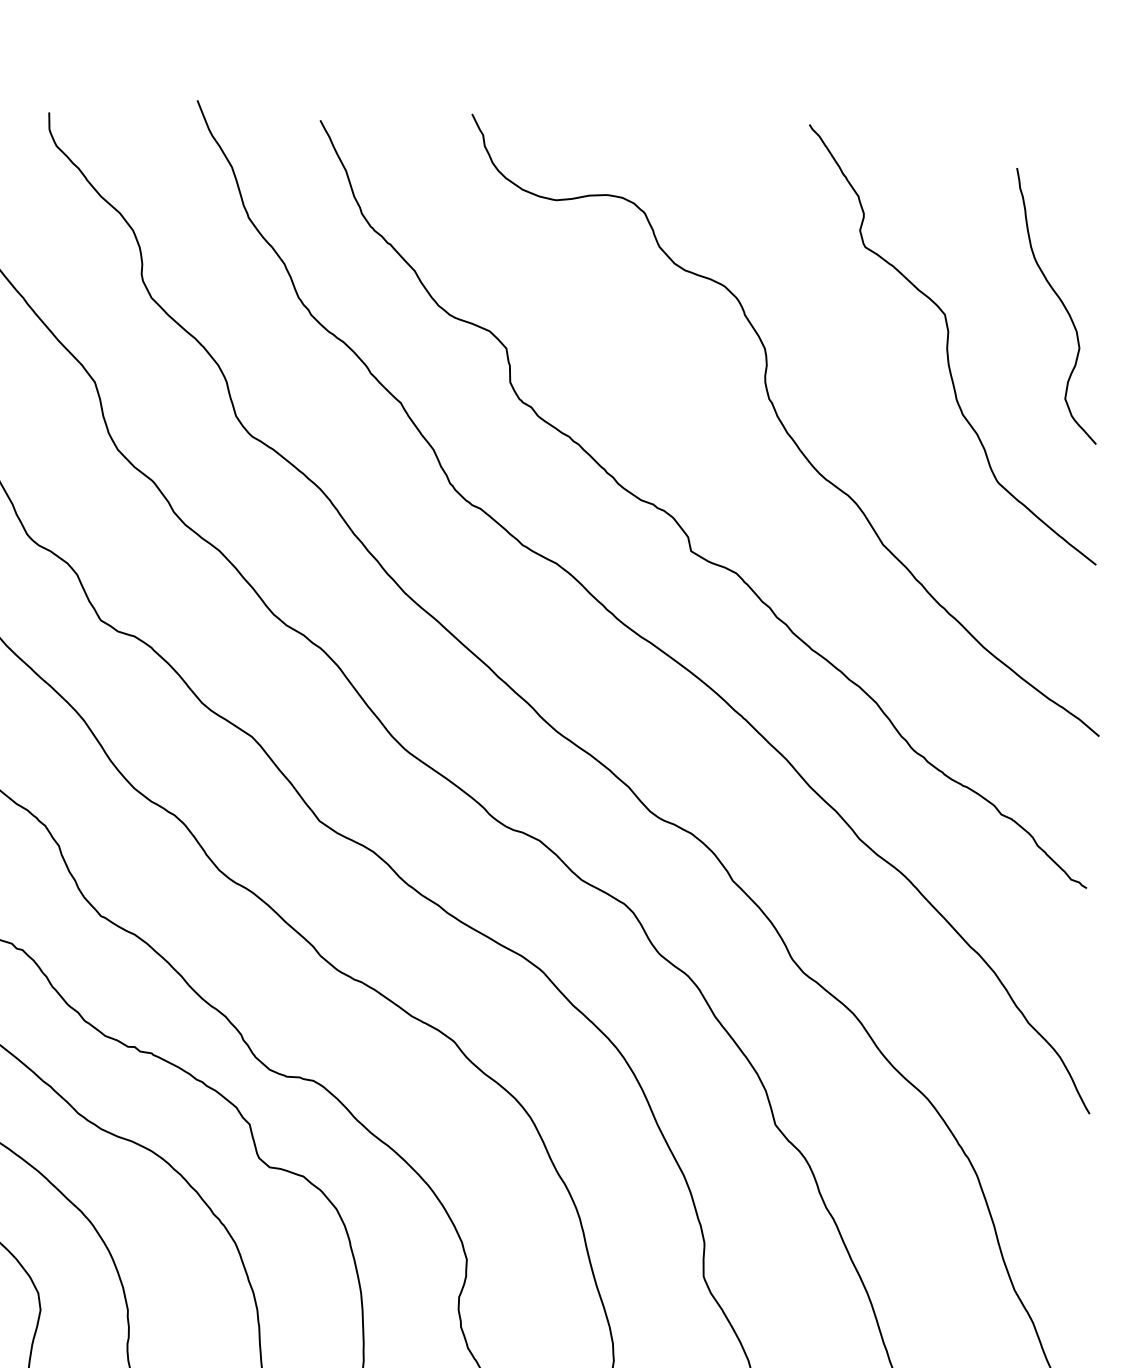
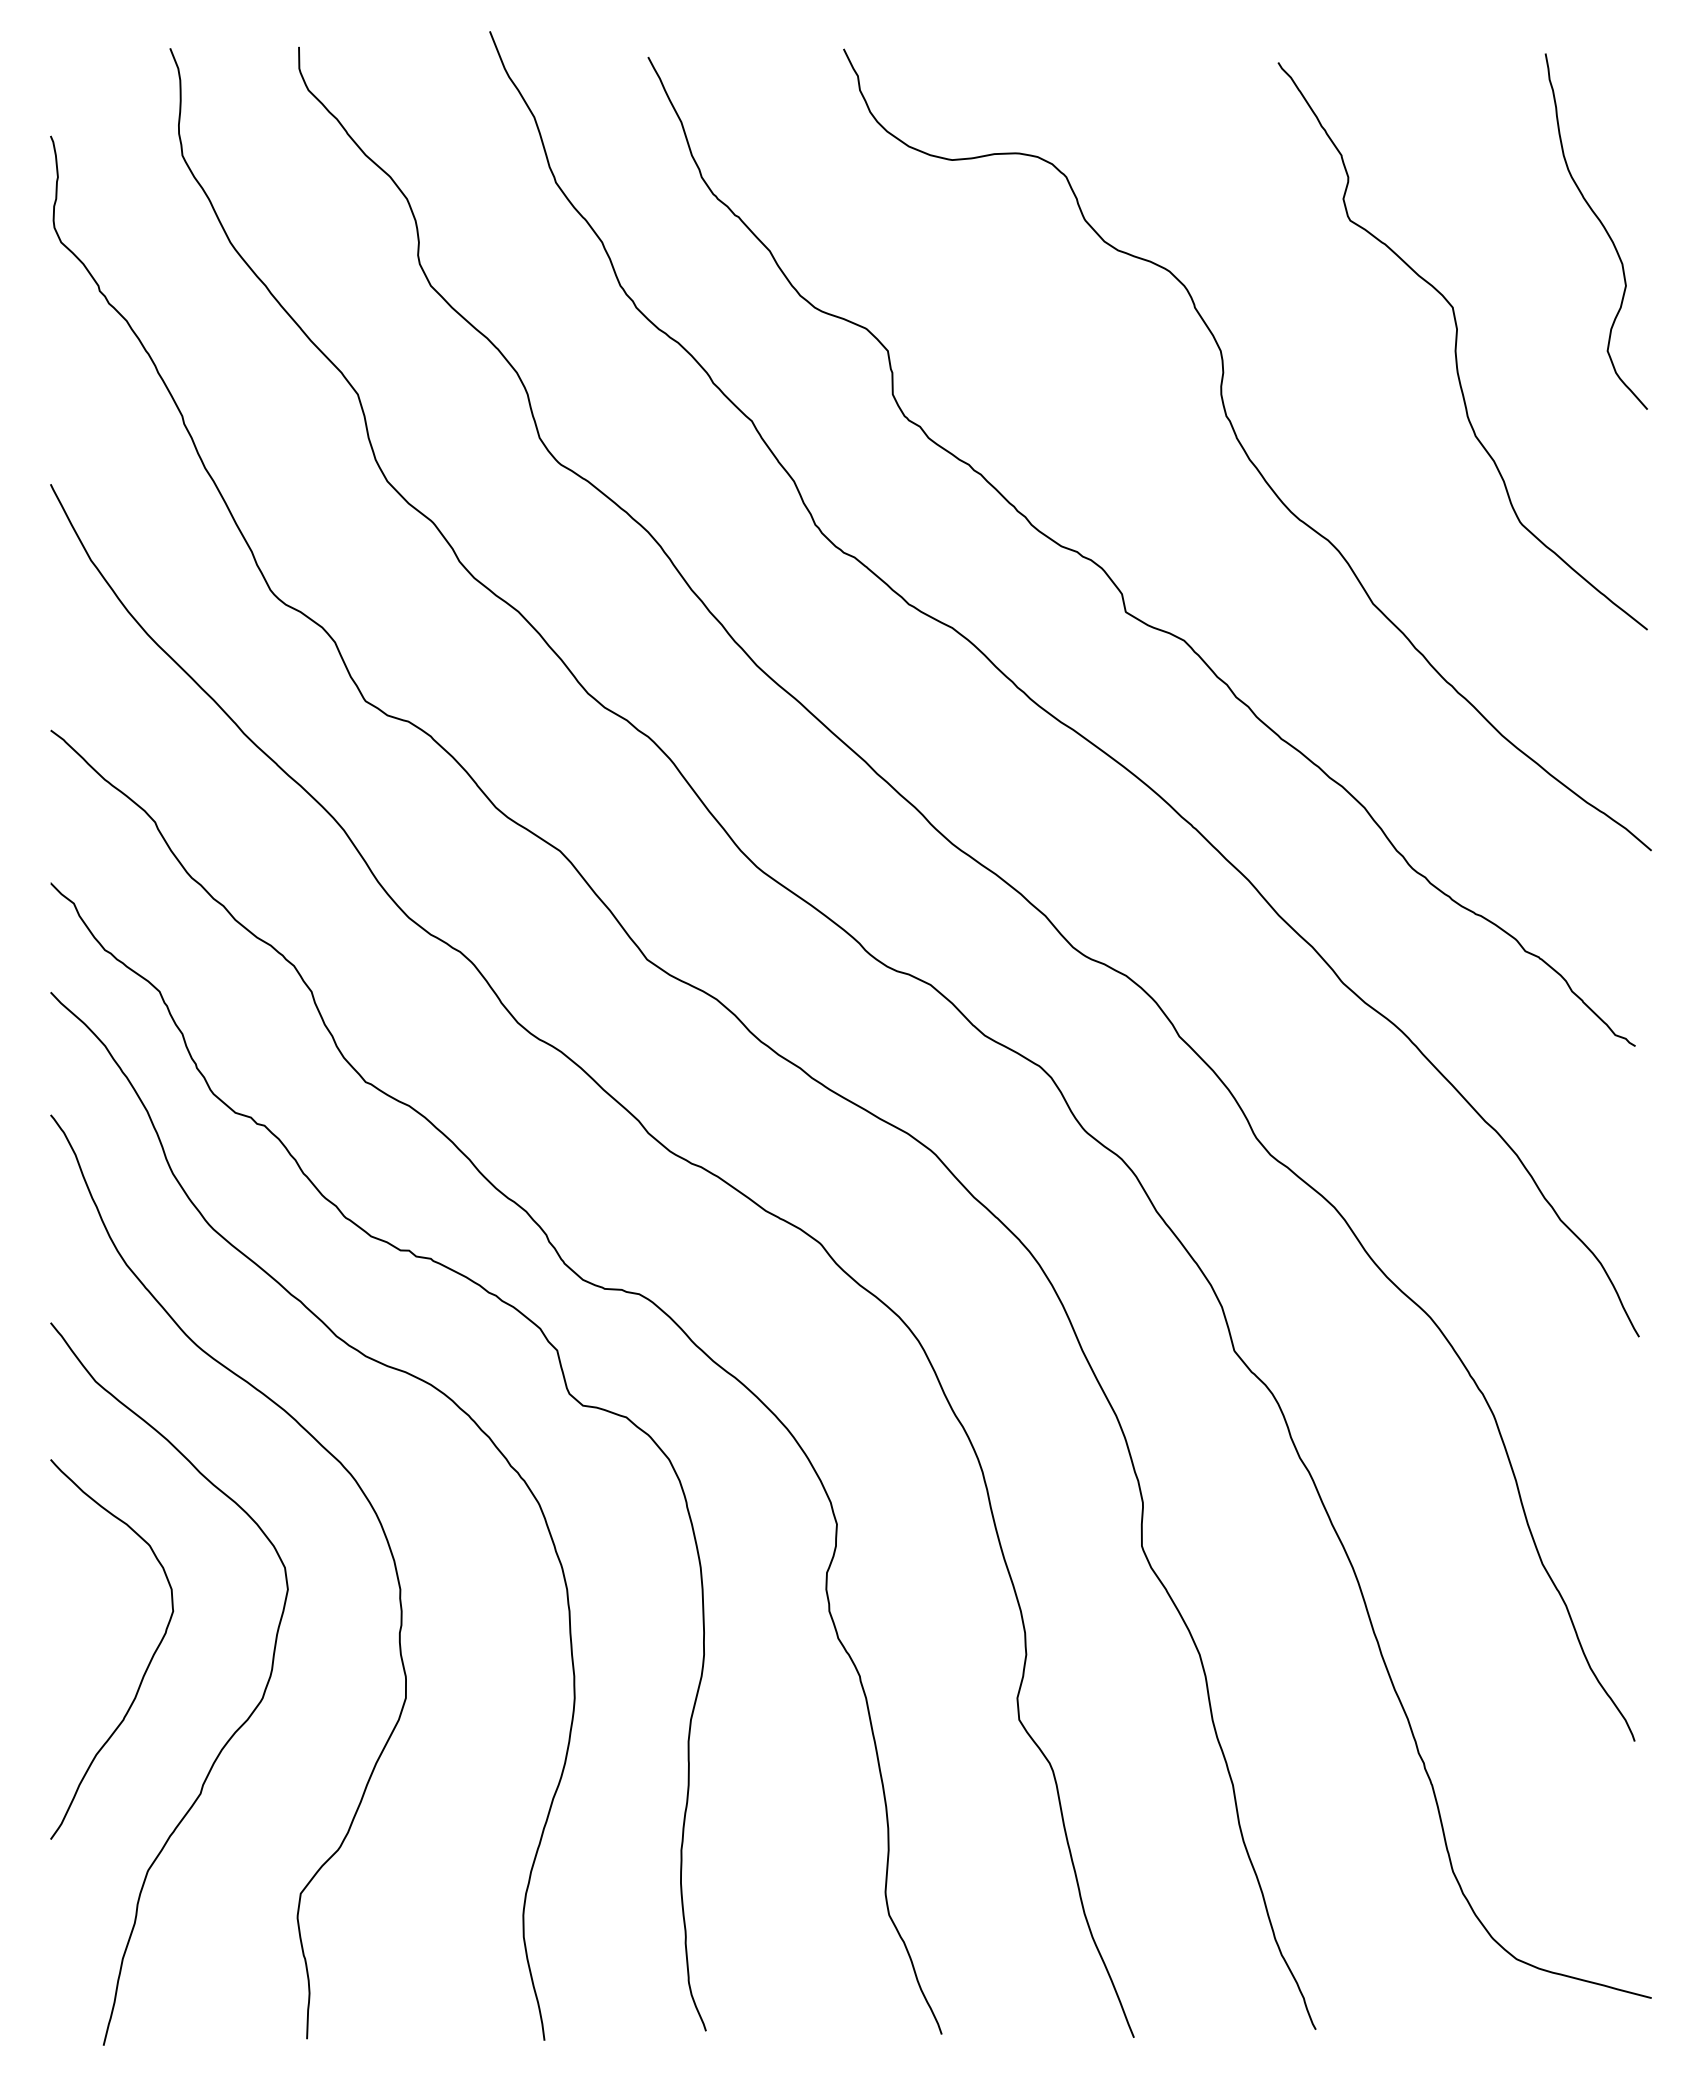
curve: (1060, 301) -> (1601, 225), moved

